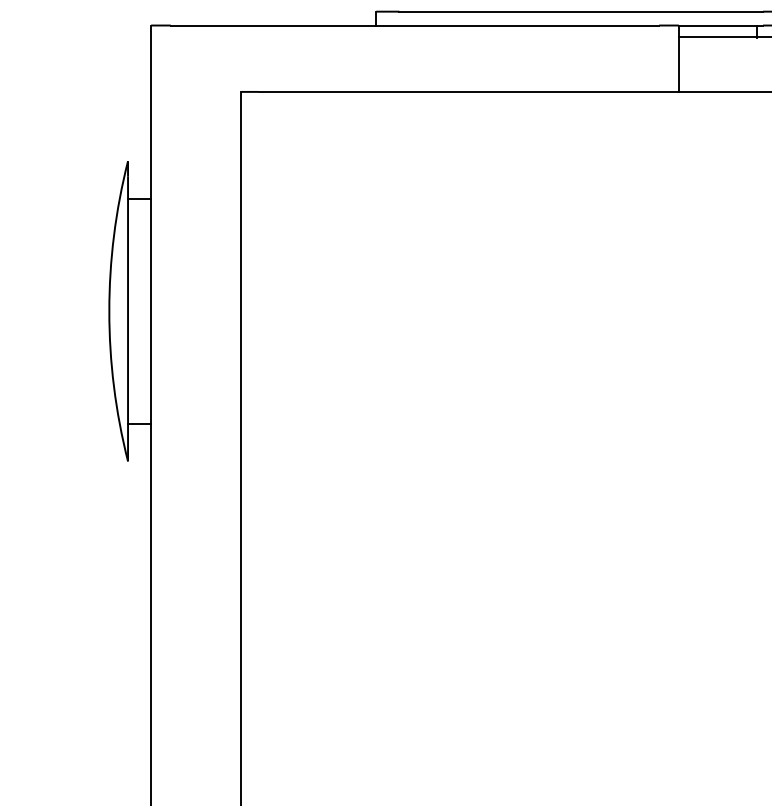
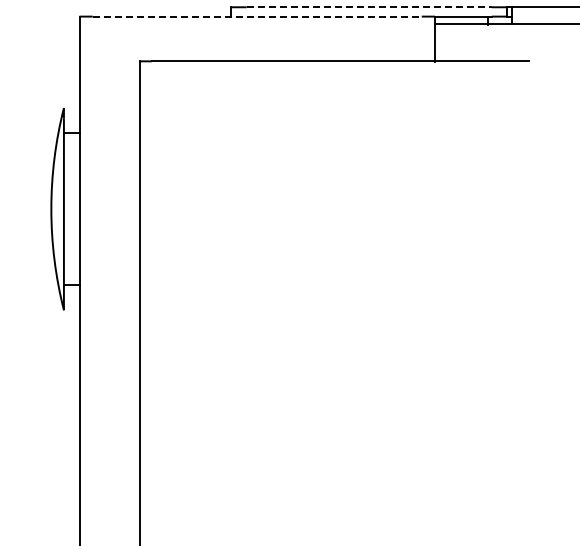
line: (581, 11) -> (369, 7), solid -> dashed
line: (415, 25) -> (257, 16), solid -> dashed

